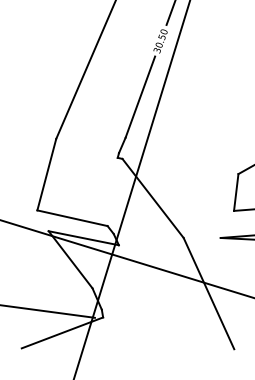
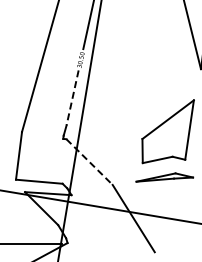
line: (140, 98) -> (72, 98), solid -> dashed
line: (152, 199) -> (89, 162), solid -> dashed

